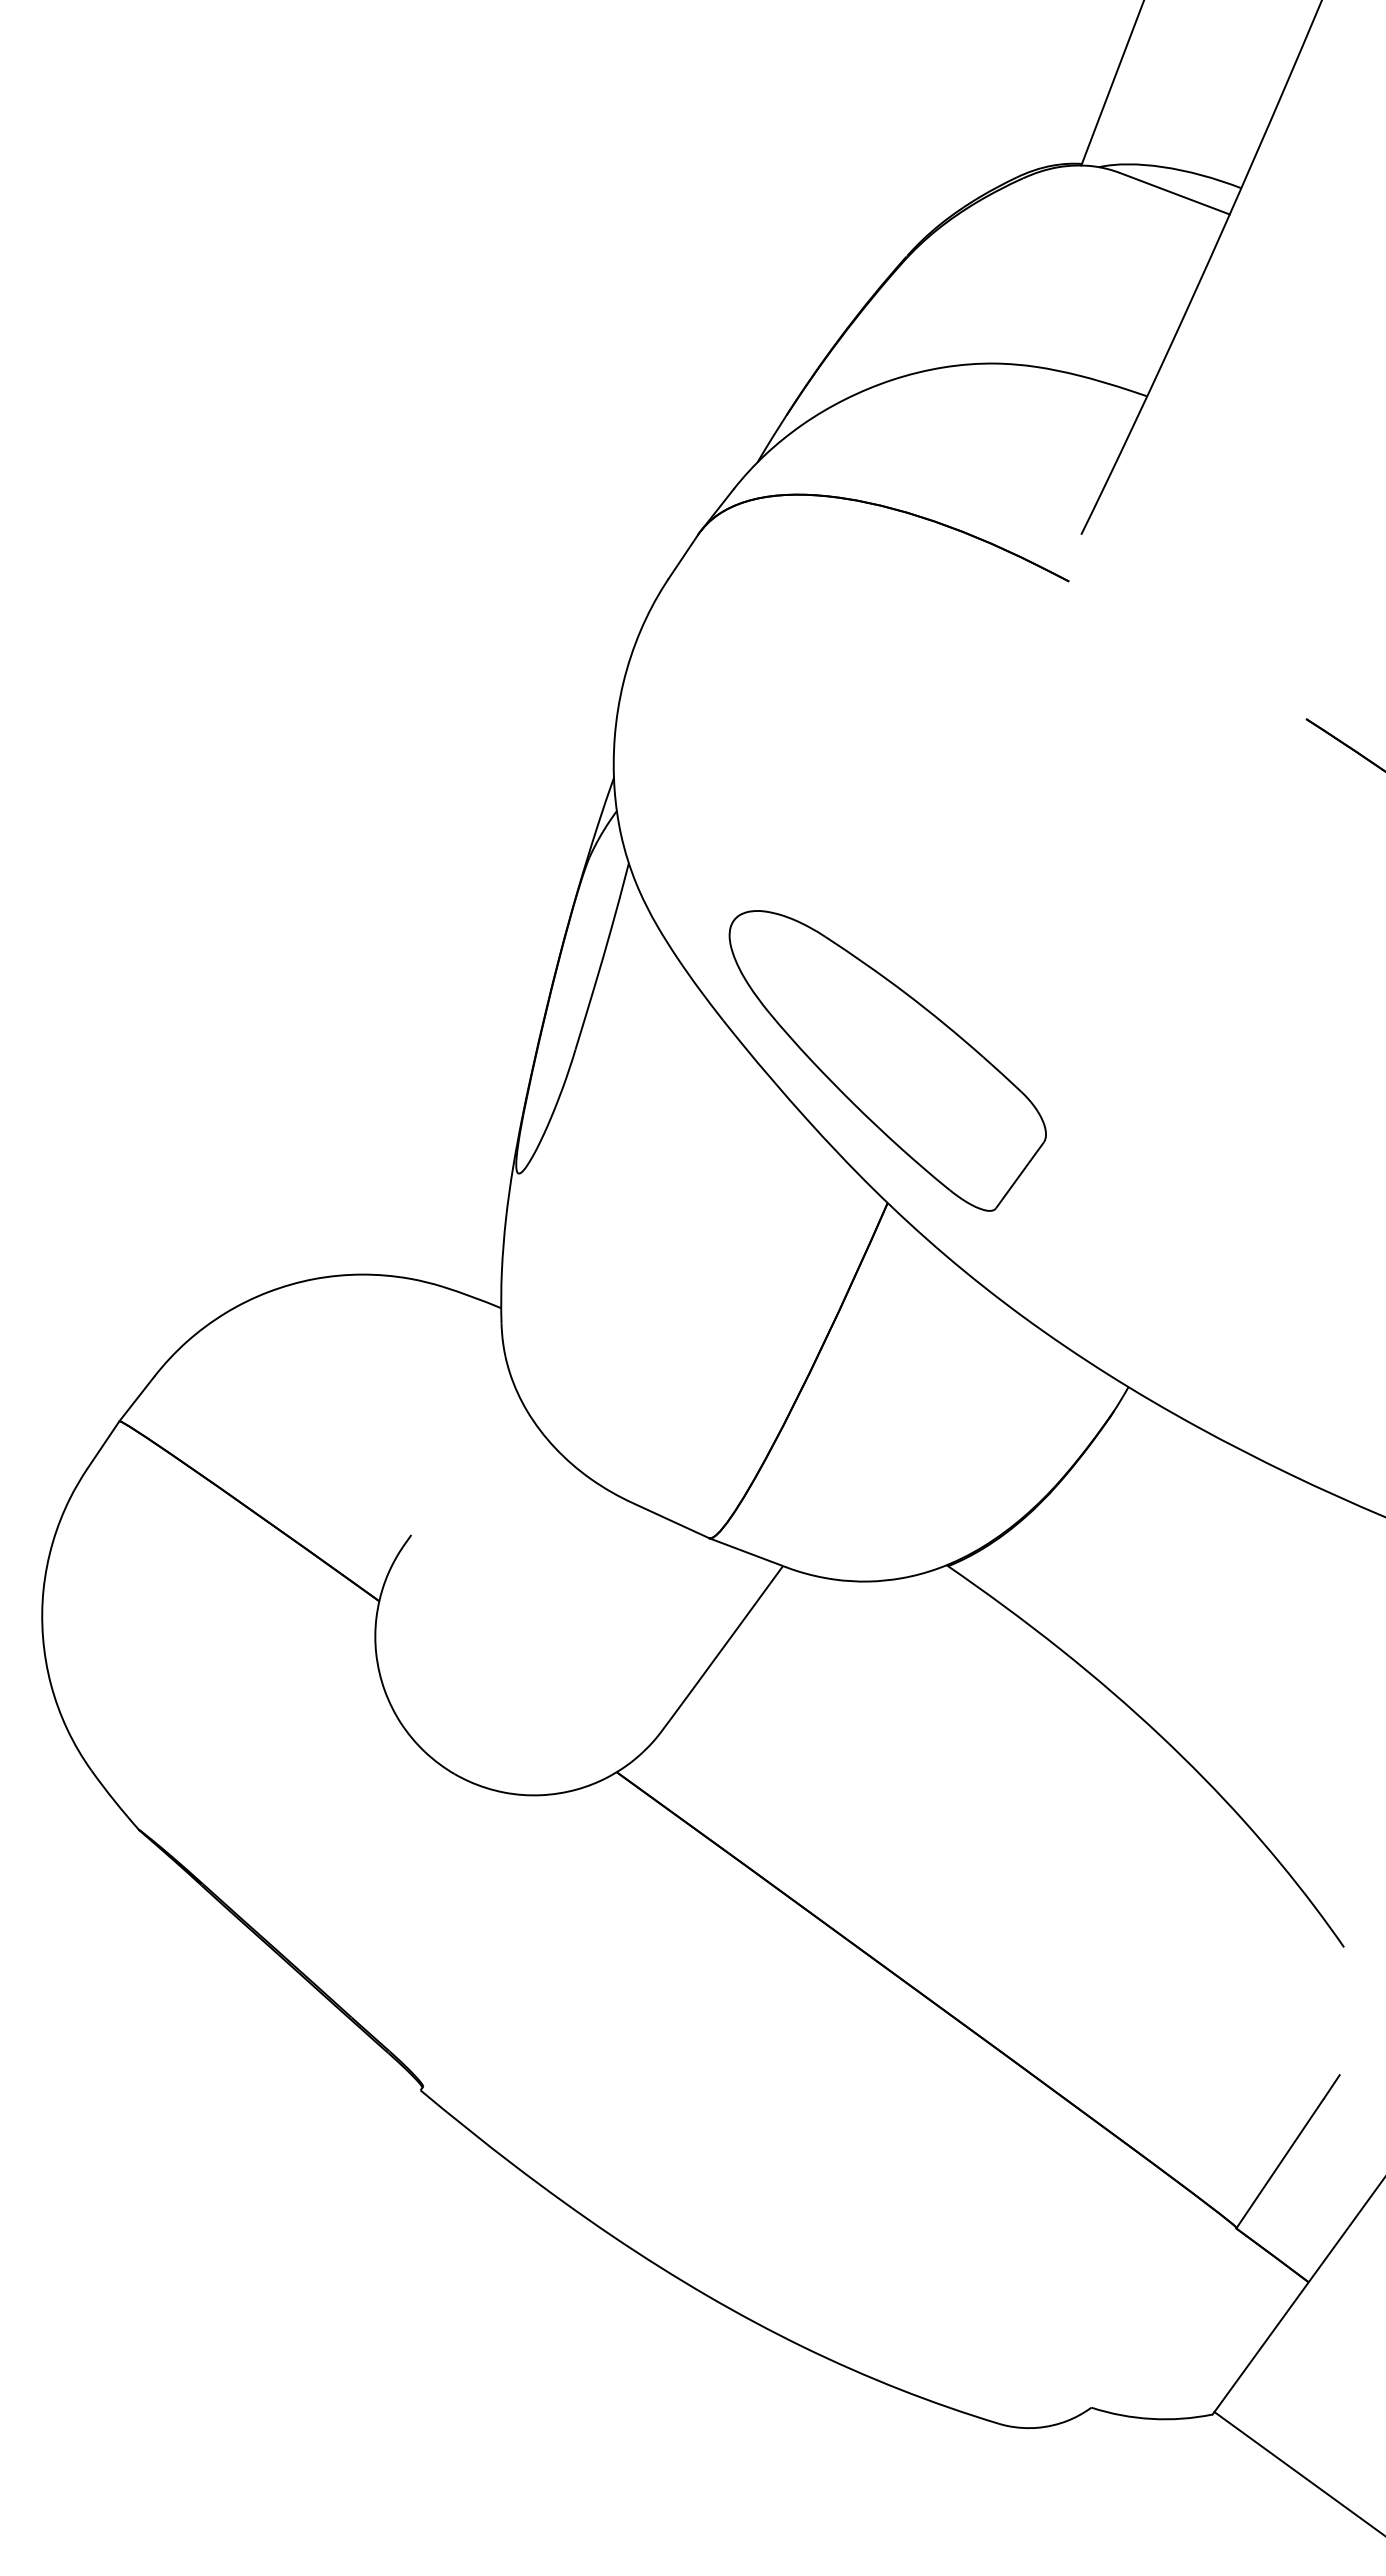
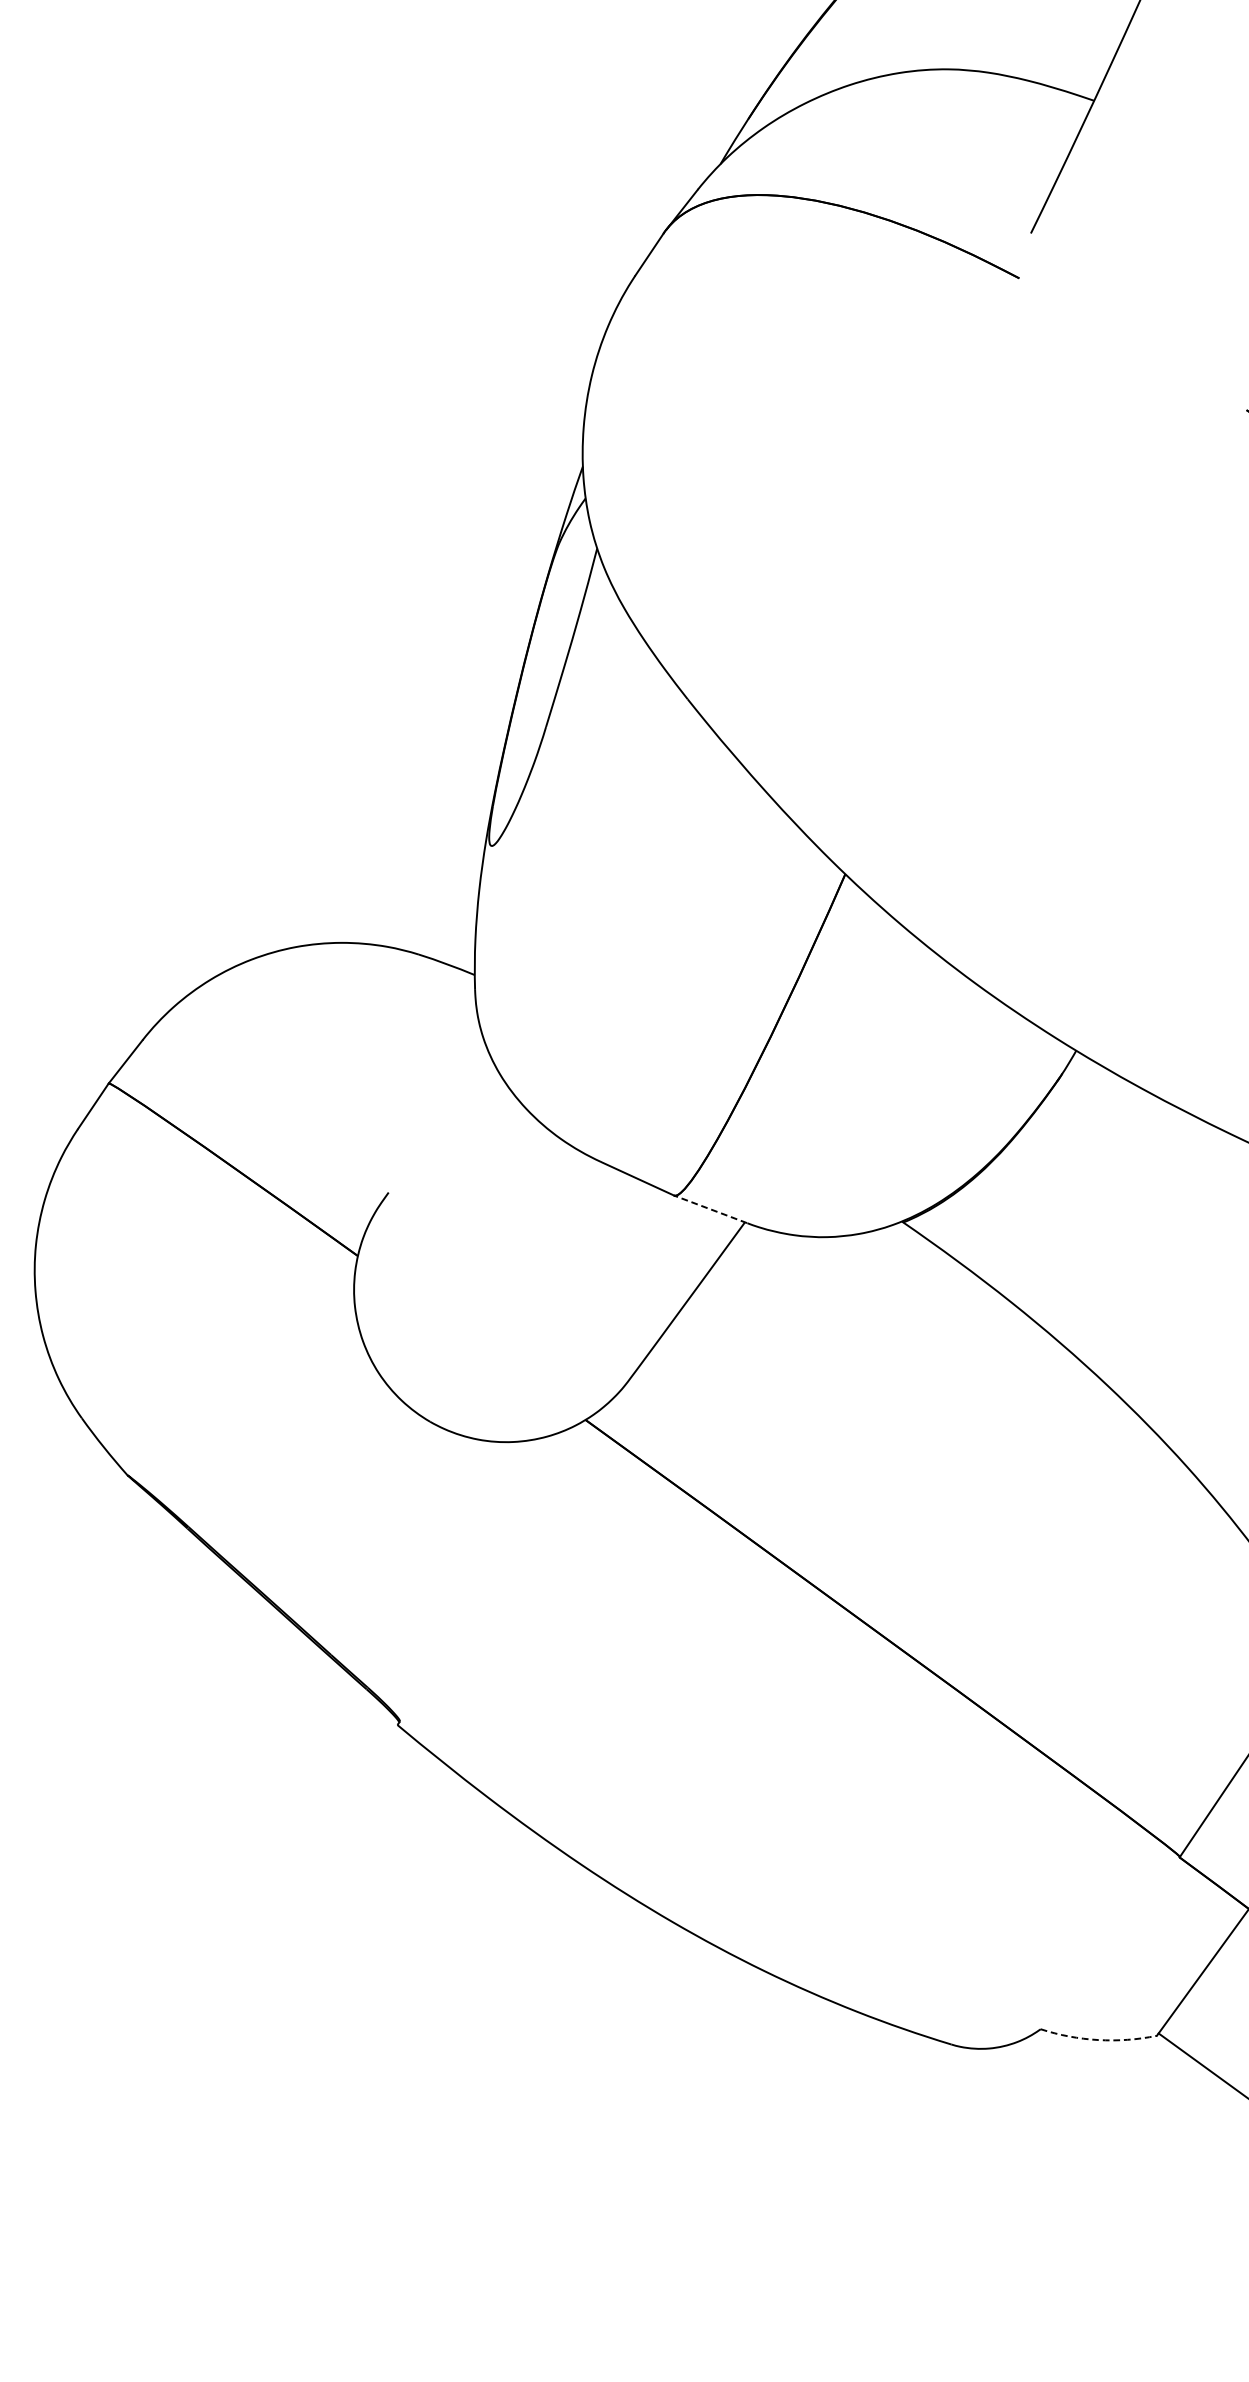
part: (887, 1060) -> (845, 737), removed
line: (747, 1552) -> (710, 1209), solid -> dashed
arc: (1151, 2418) -> (1098, 2039), solid -> dashed

